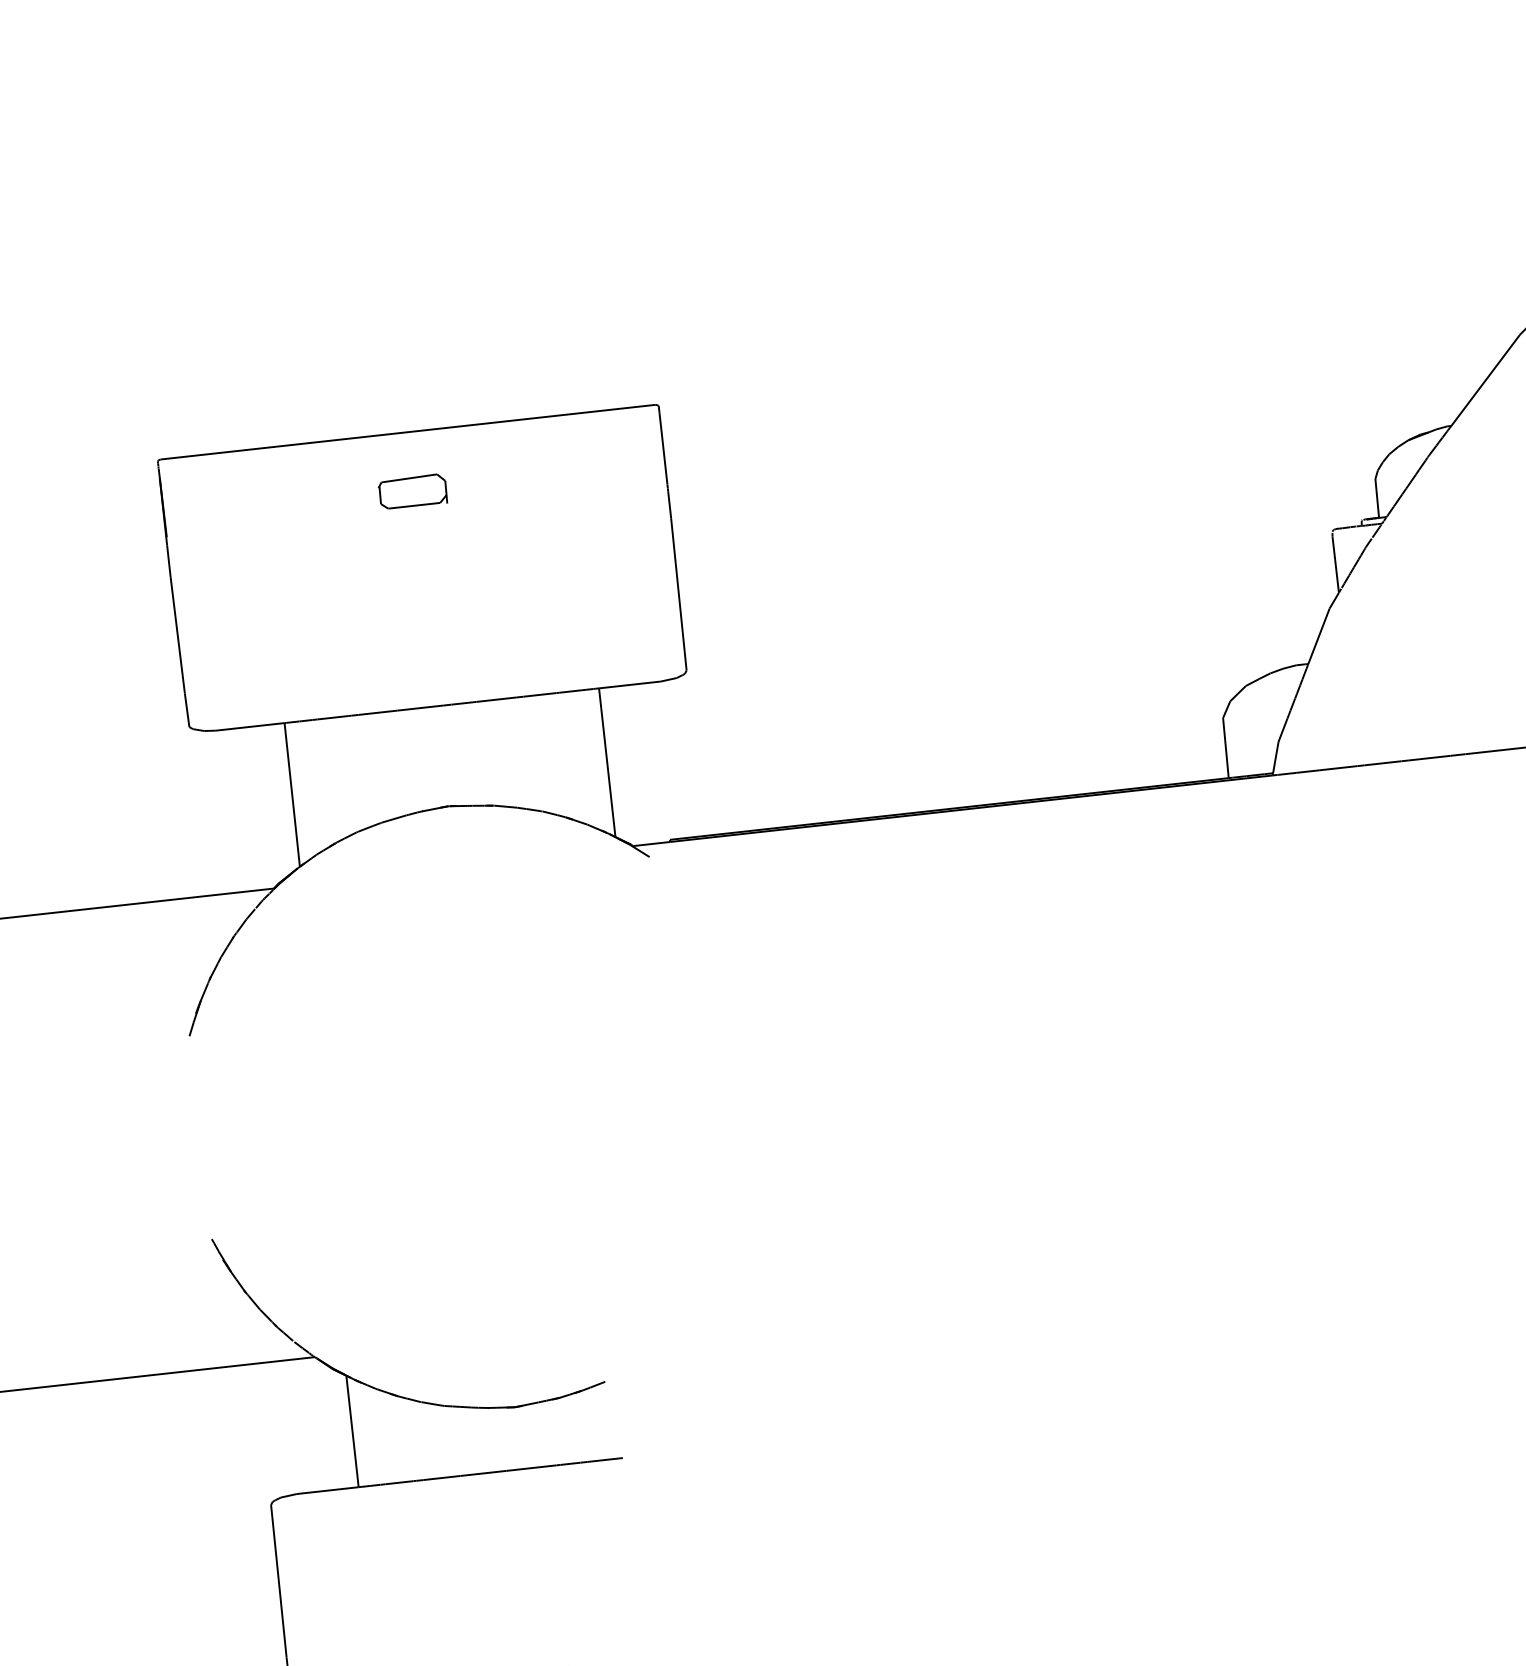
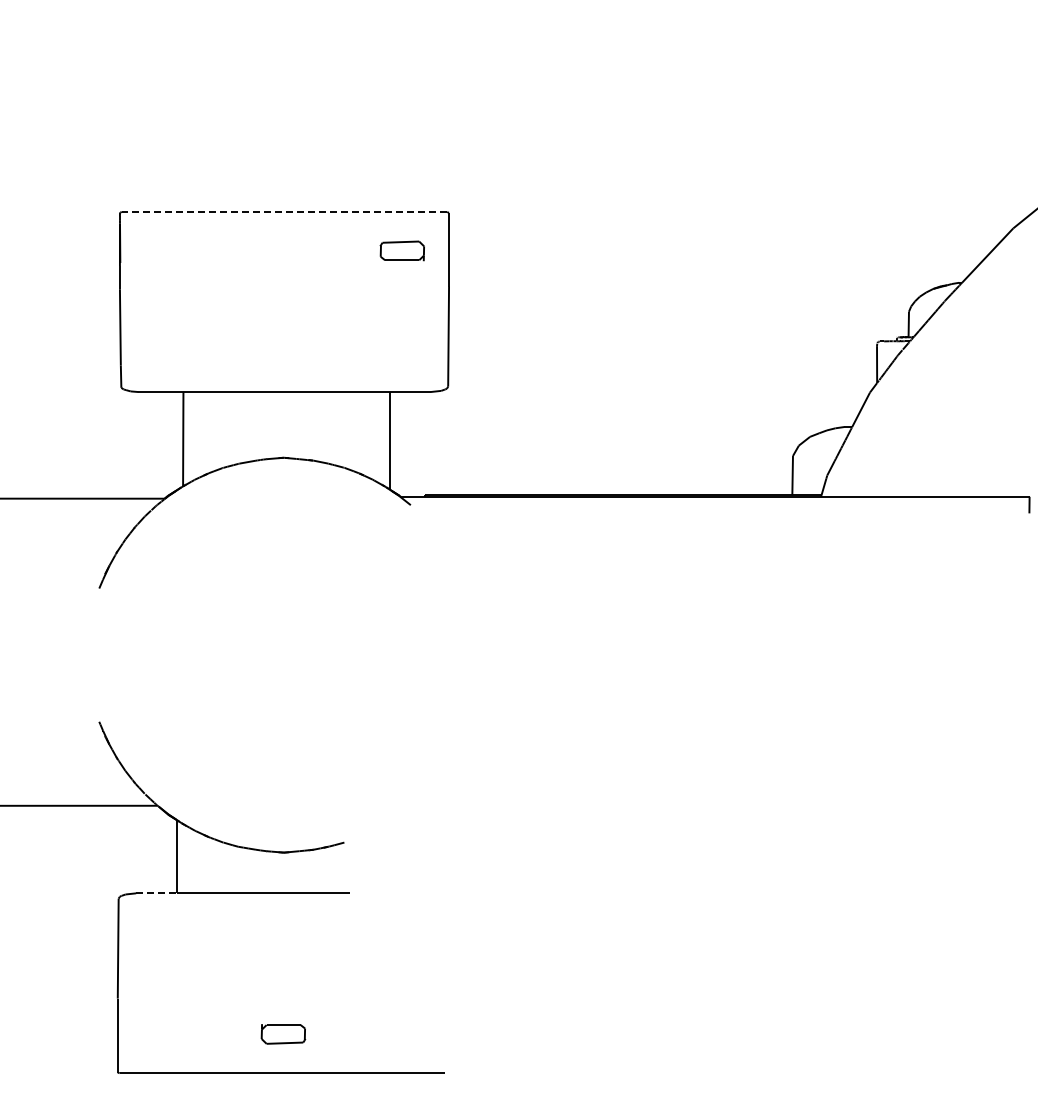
line: (408, 432) -> (284, 212), solid -> dashed
part: (411, 491) -> (401, 250), moved
line: (327, 1490) -> (156, 893), solid -> dashed

